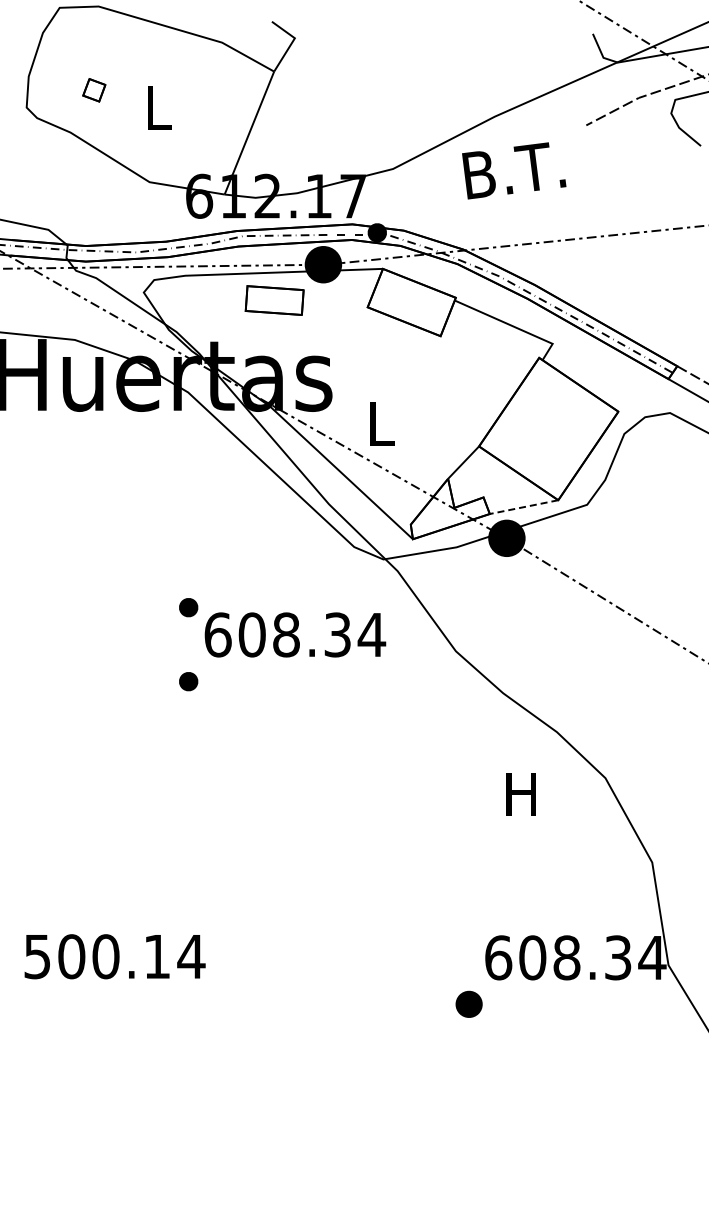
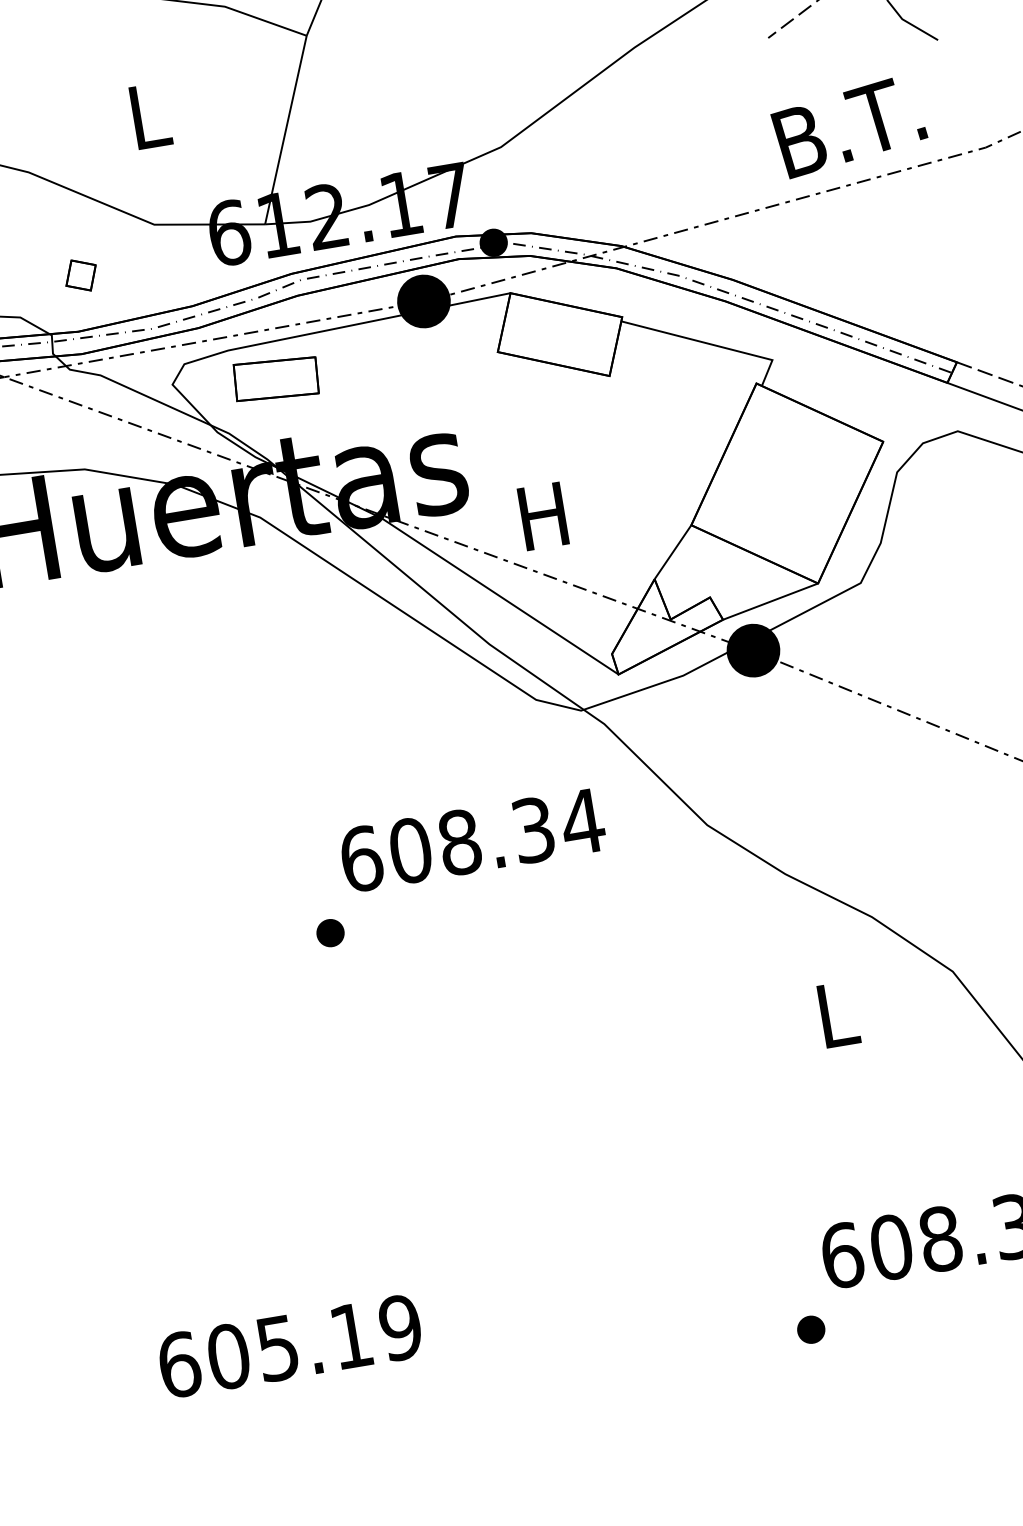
part: (94, 90) -> (81, 275), moved
text: (514, 170) -> (849, 126), moved
part: (274, 300) -> (275, 379), moved
text: (379, 423) -> (542, 516), L -> H
line: (524, 507) -> (771, 602), dashed -> solid
part: (188, 607) -> (312, 826), removed
text: (520, 794) -> (834, 1015), H -> L
text: (114, 956) -> (290, 1345), 500.14 -> 605.19
part: (468, 1004) -> (810, 1329), size x0.71

